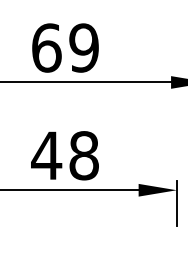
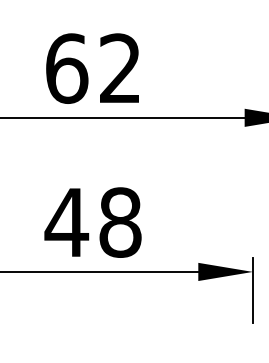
text: (83, 47) -> (119, 67), 69 -> 62

